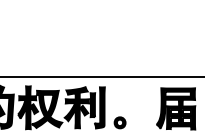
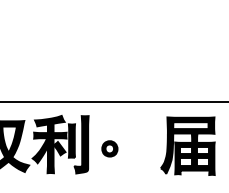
part: (119, 122) -> (109, 148), moved

